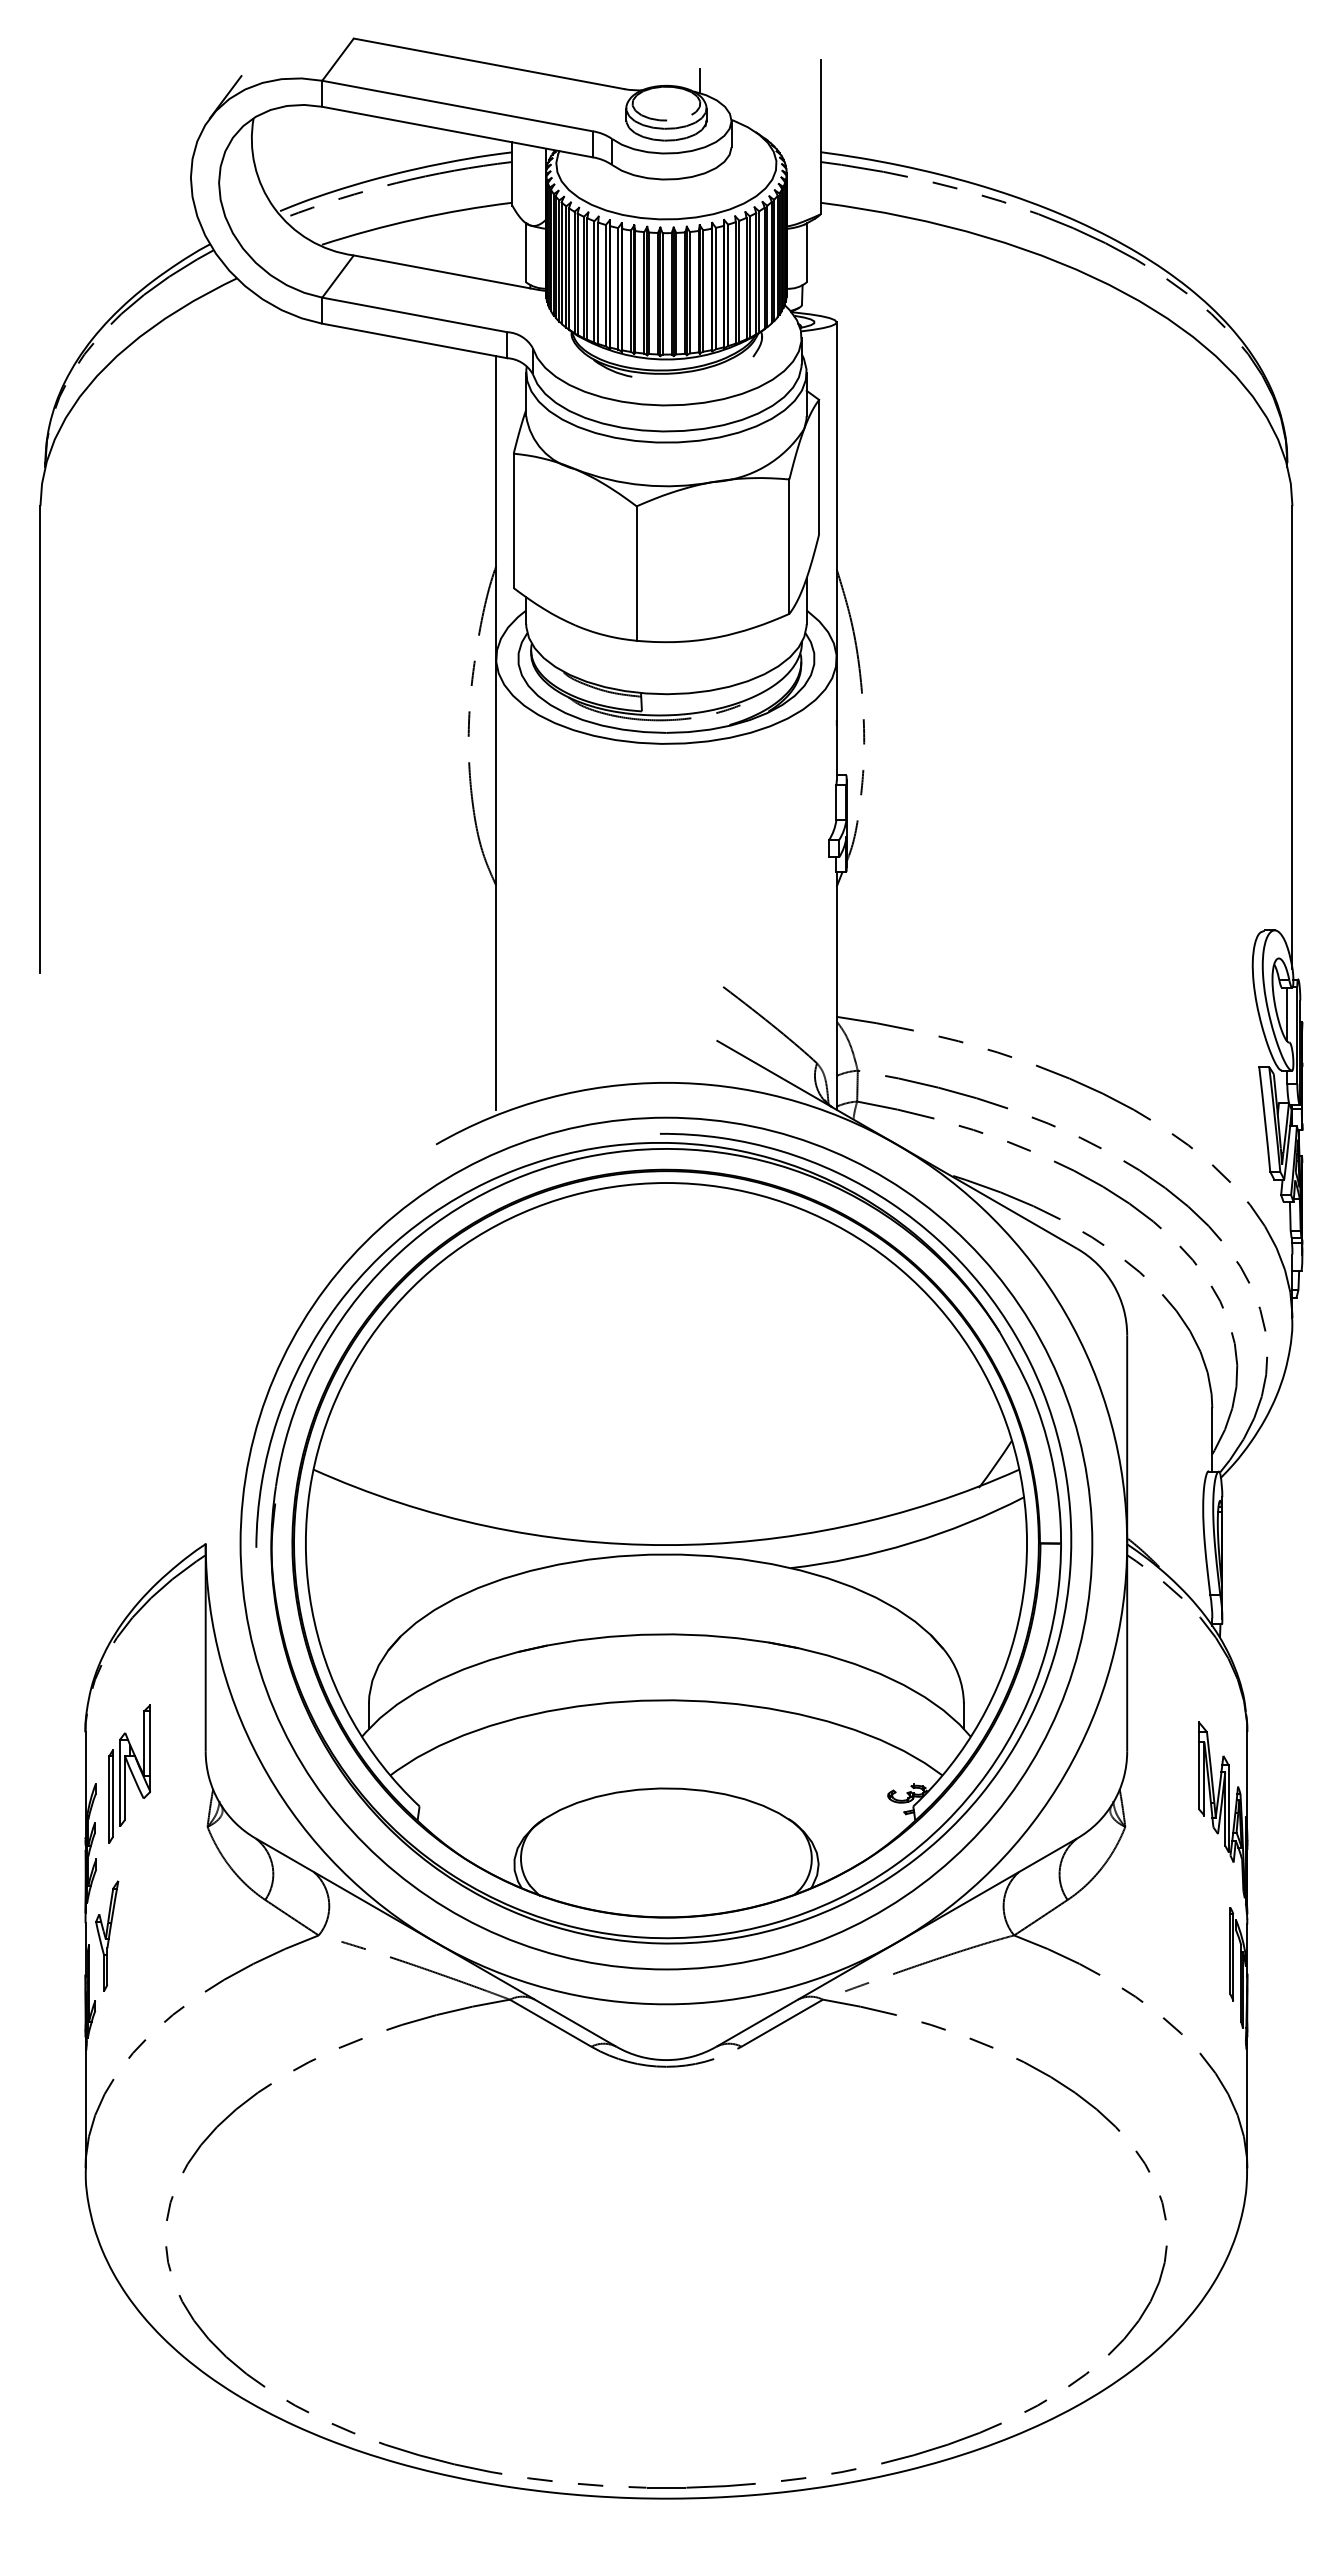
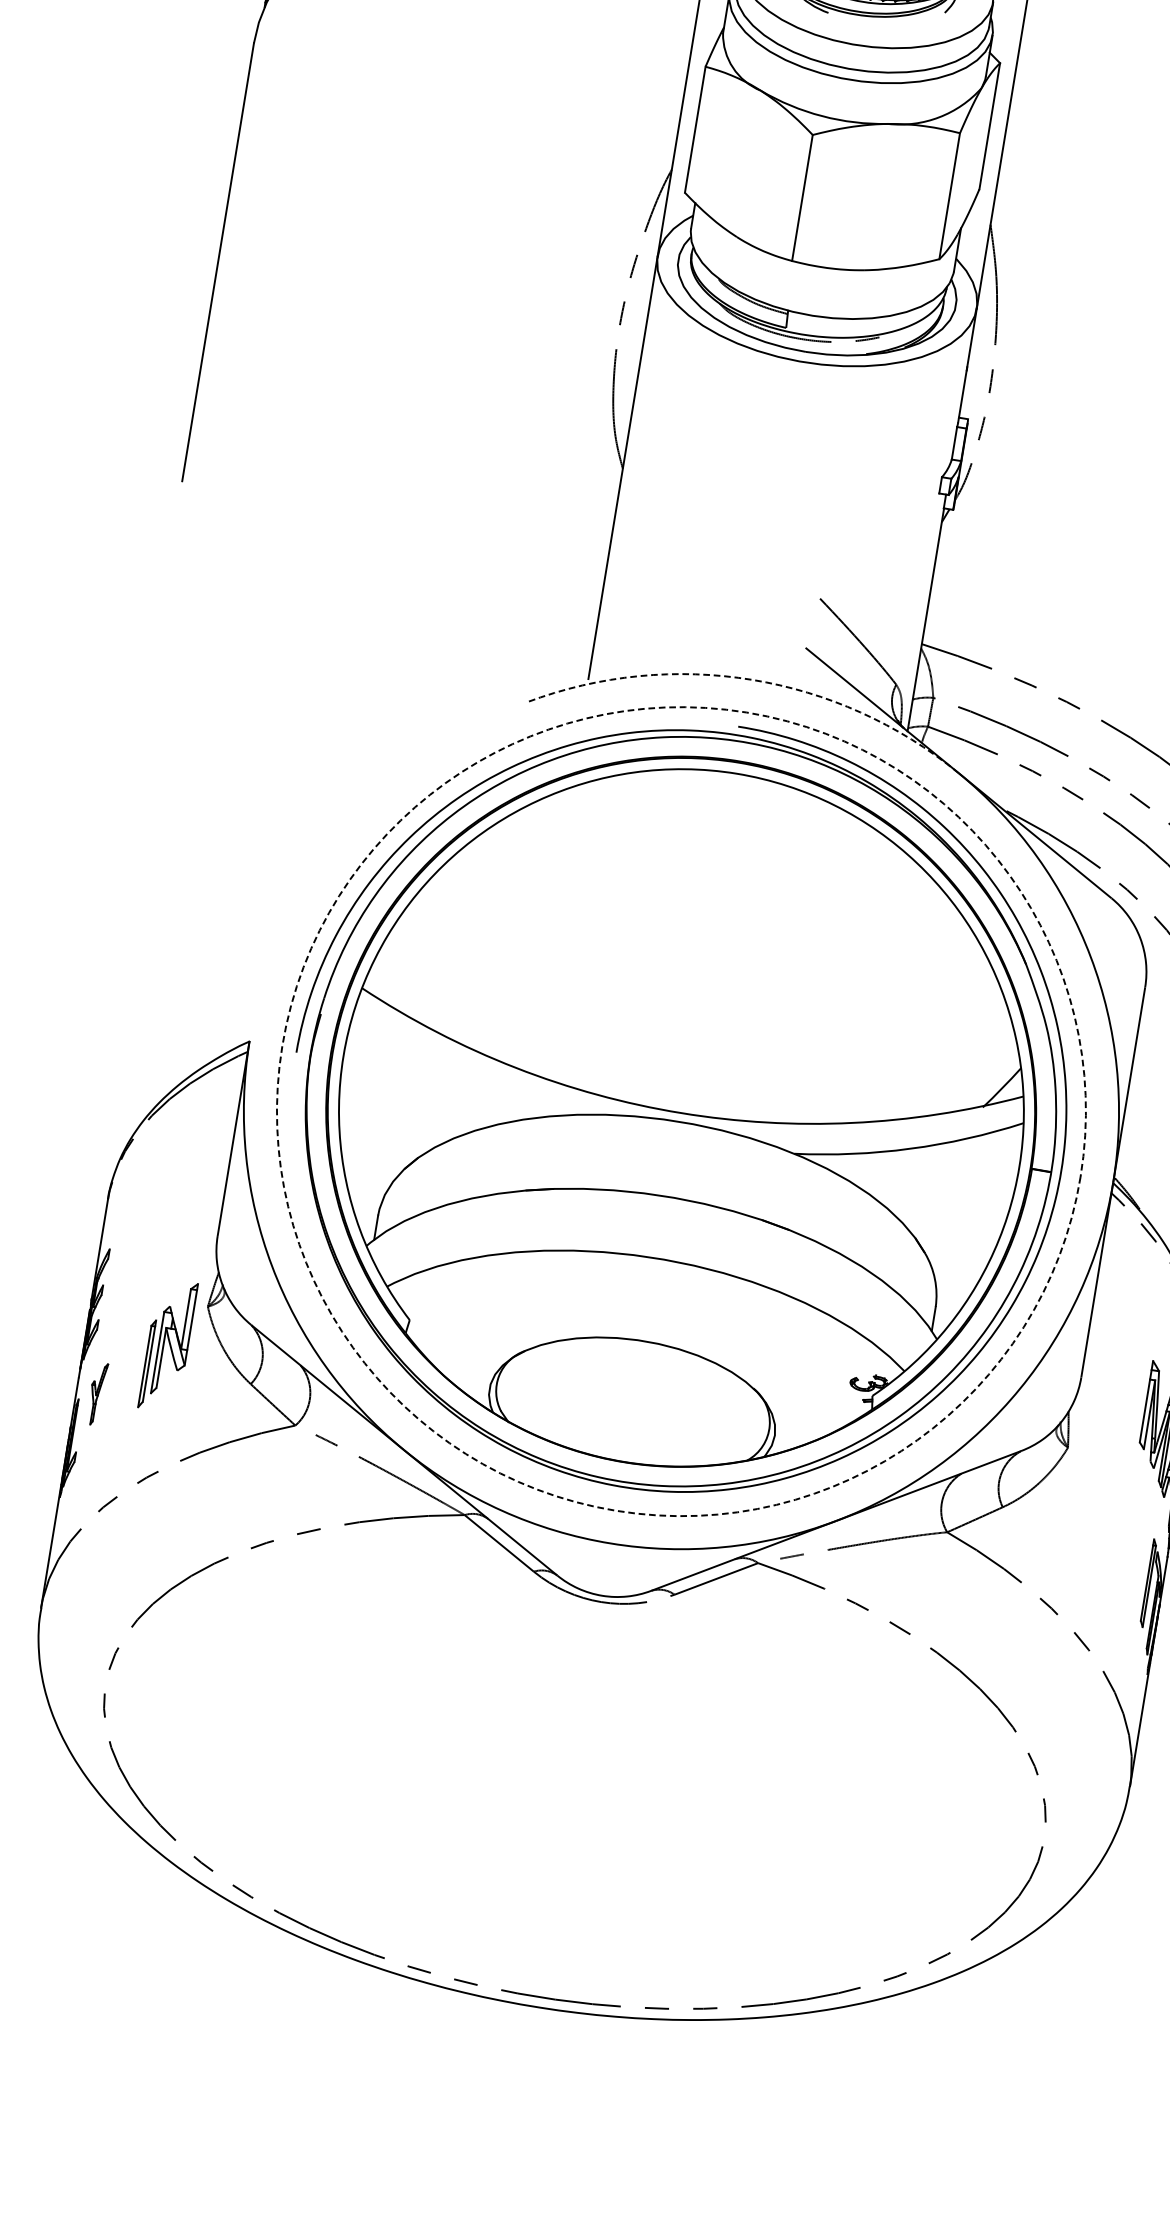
arc: (666, 1082) -> (752, 679), solid -> dashed
circle: (666, 1543) -> (681, 1111), solid -> dashed
part: (129, 1773) -> (167, 1345), moved
part: (107, 1935) -> (97, 1393), size x0.6

